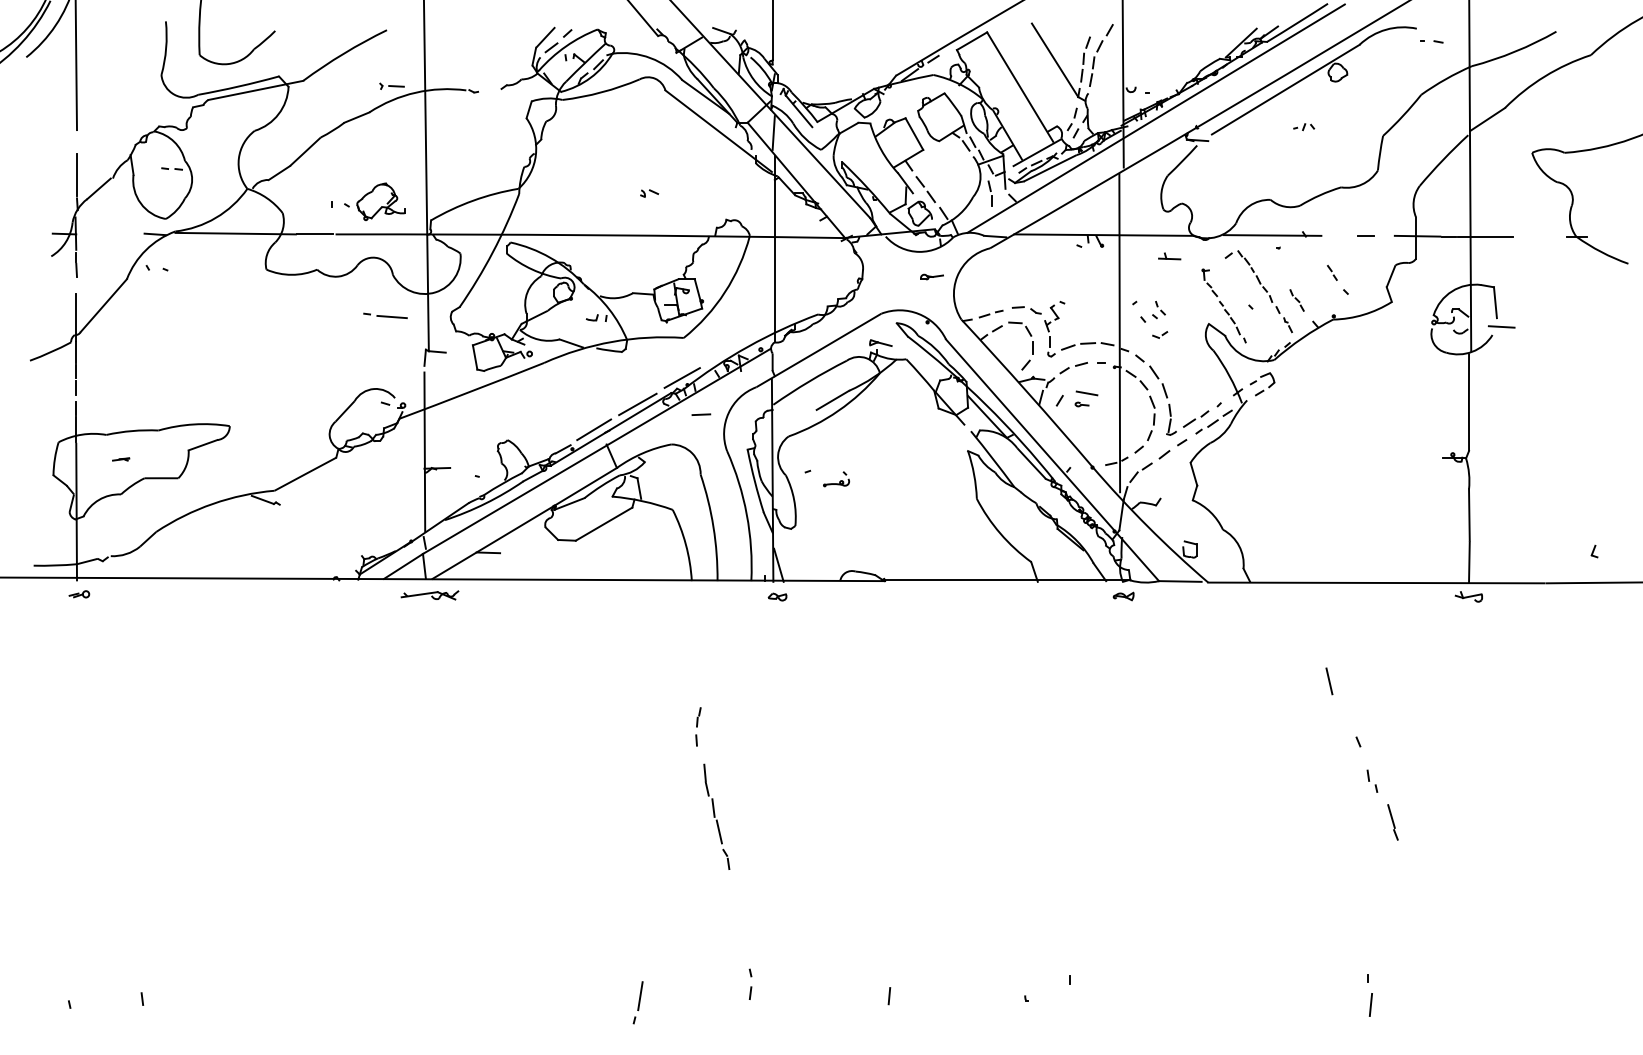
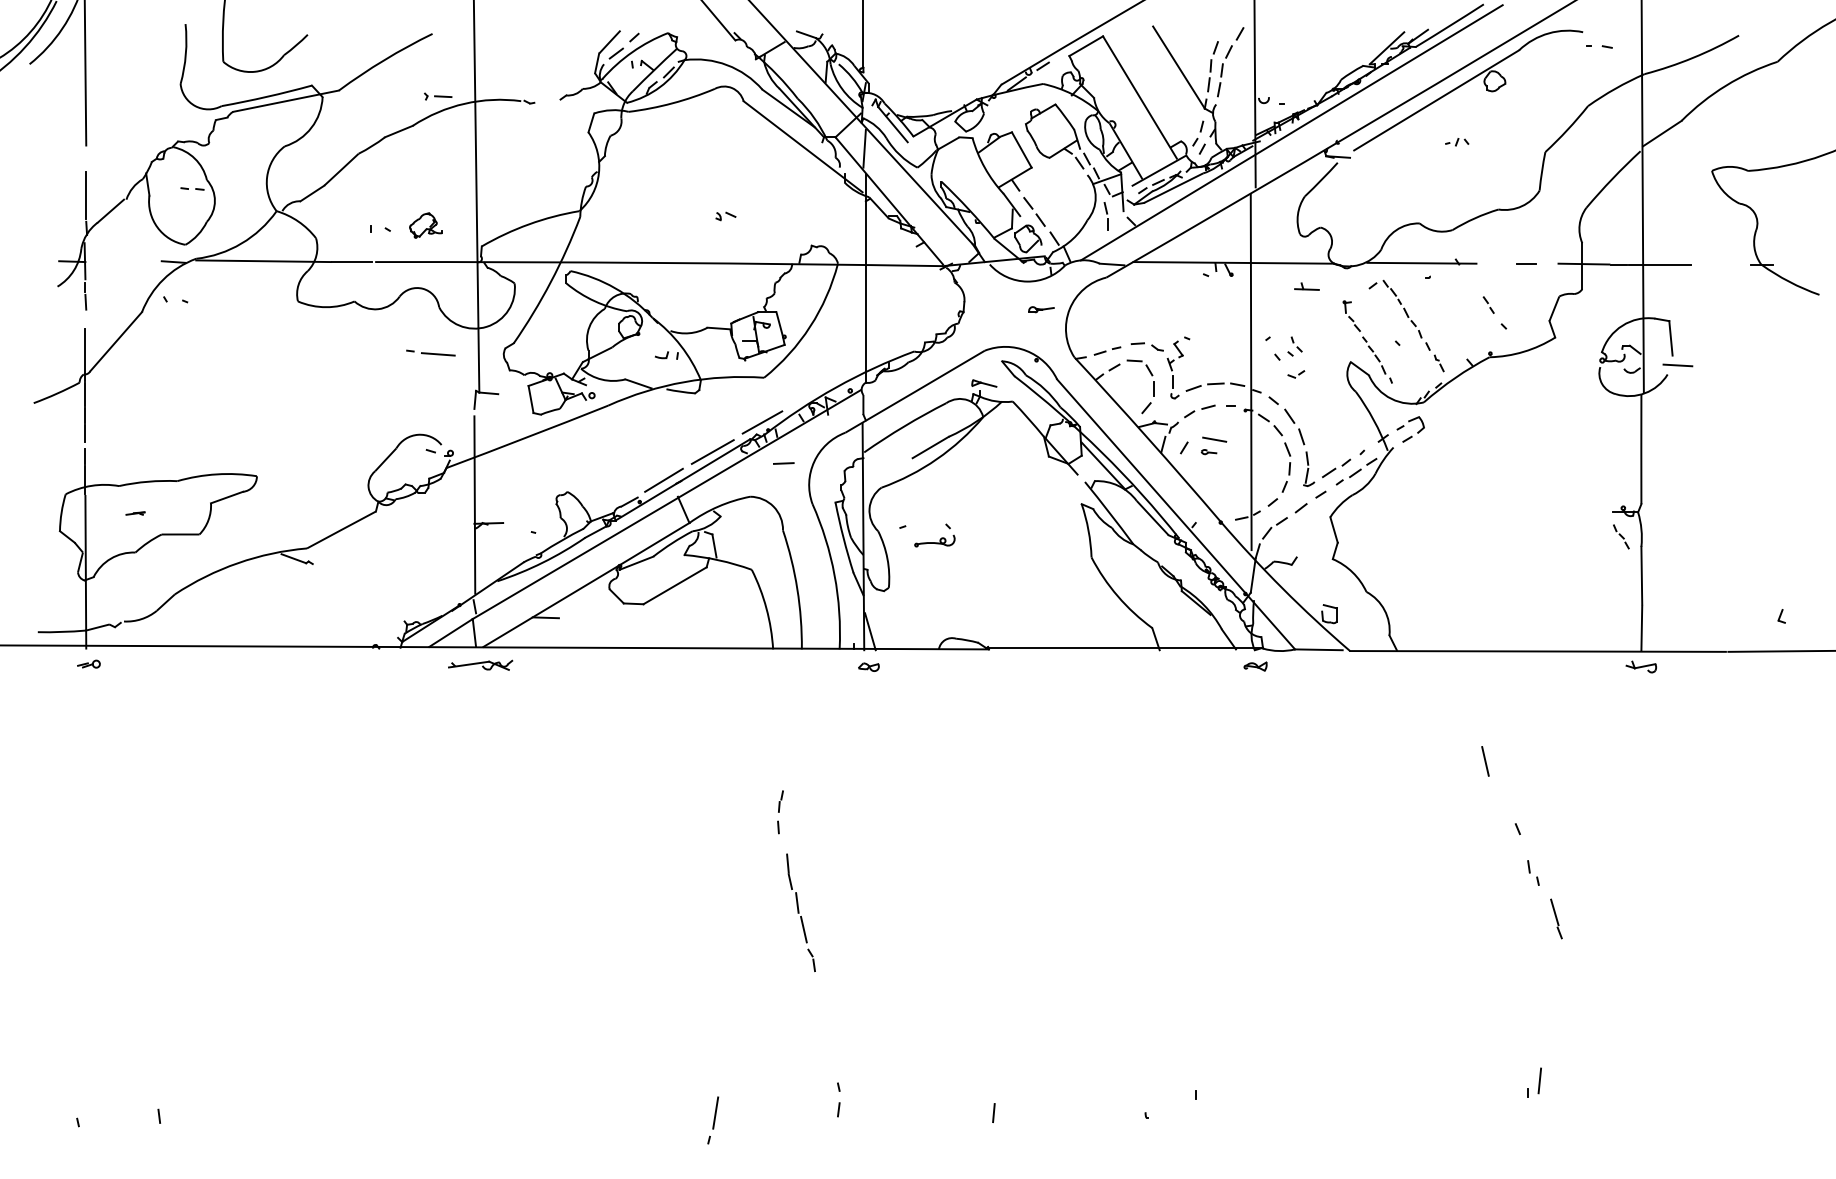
part: (380, 201) -> (425, 225), size x0.6
part: (1297, 300) -> (1621, 536), moved
part: (836, 479) -> (934, 535), size x1.4
line: (1370, 1004) -> (1539, 1080), moved

